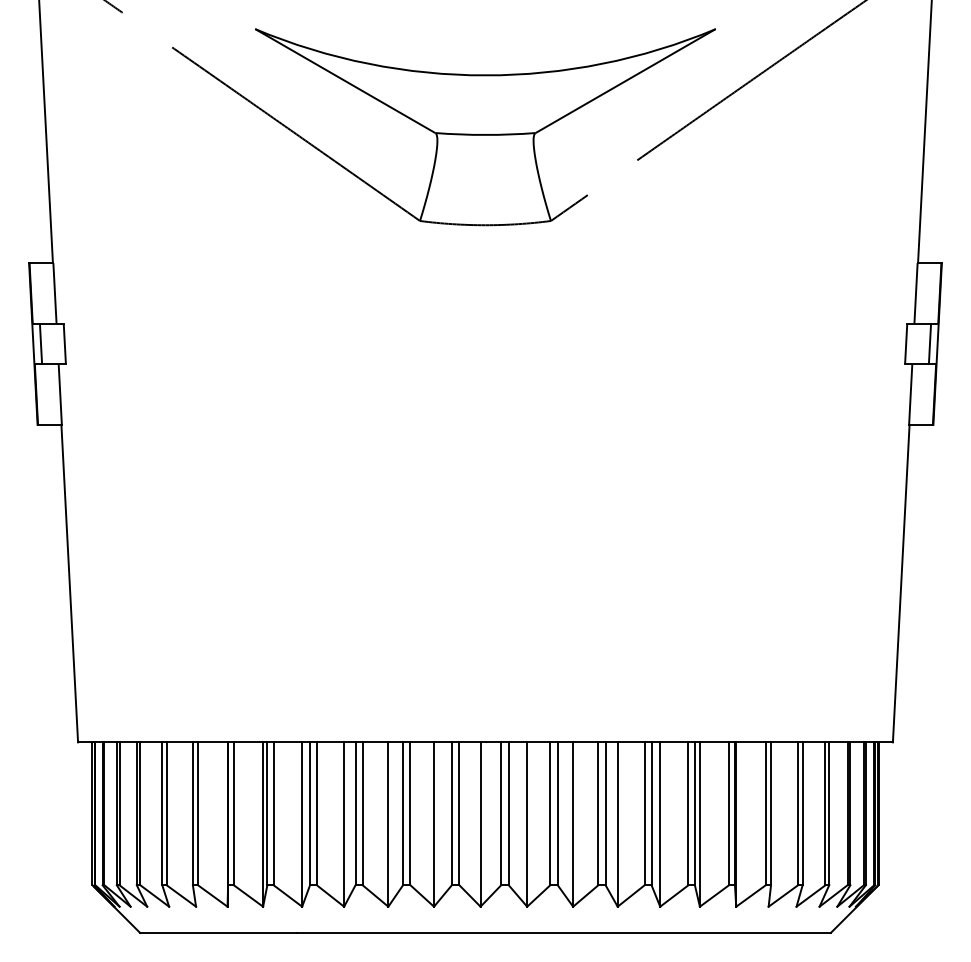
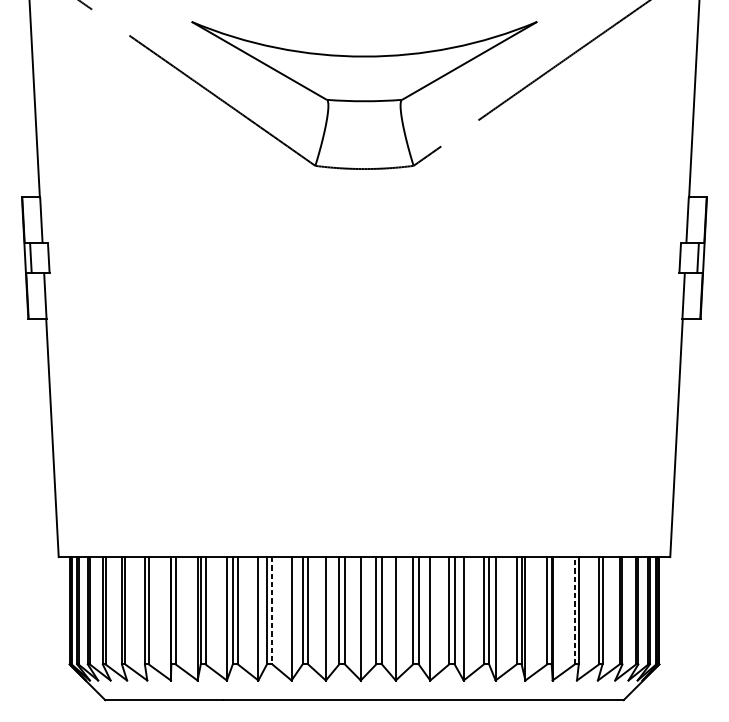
line: (765, 813) -> (574, 610), solid -> dashed
line: (362, 814) -> (272, 611), solid -> dashed

